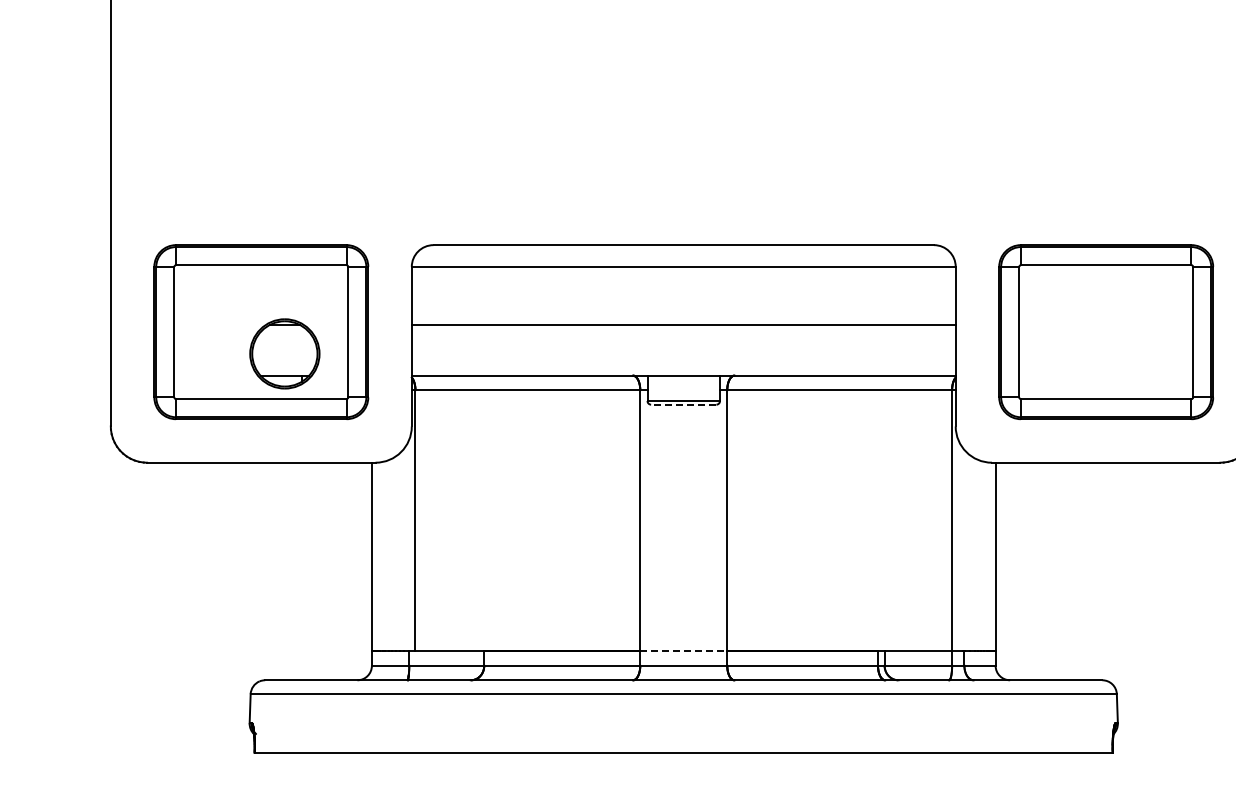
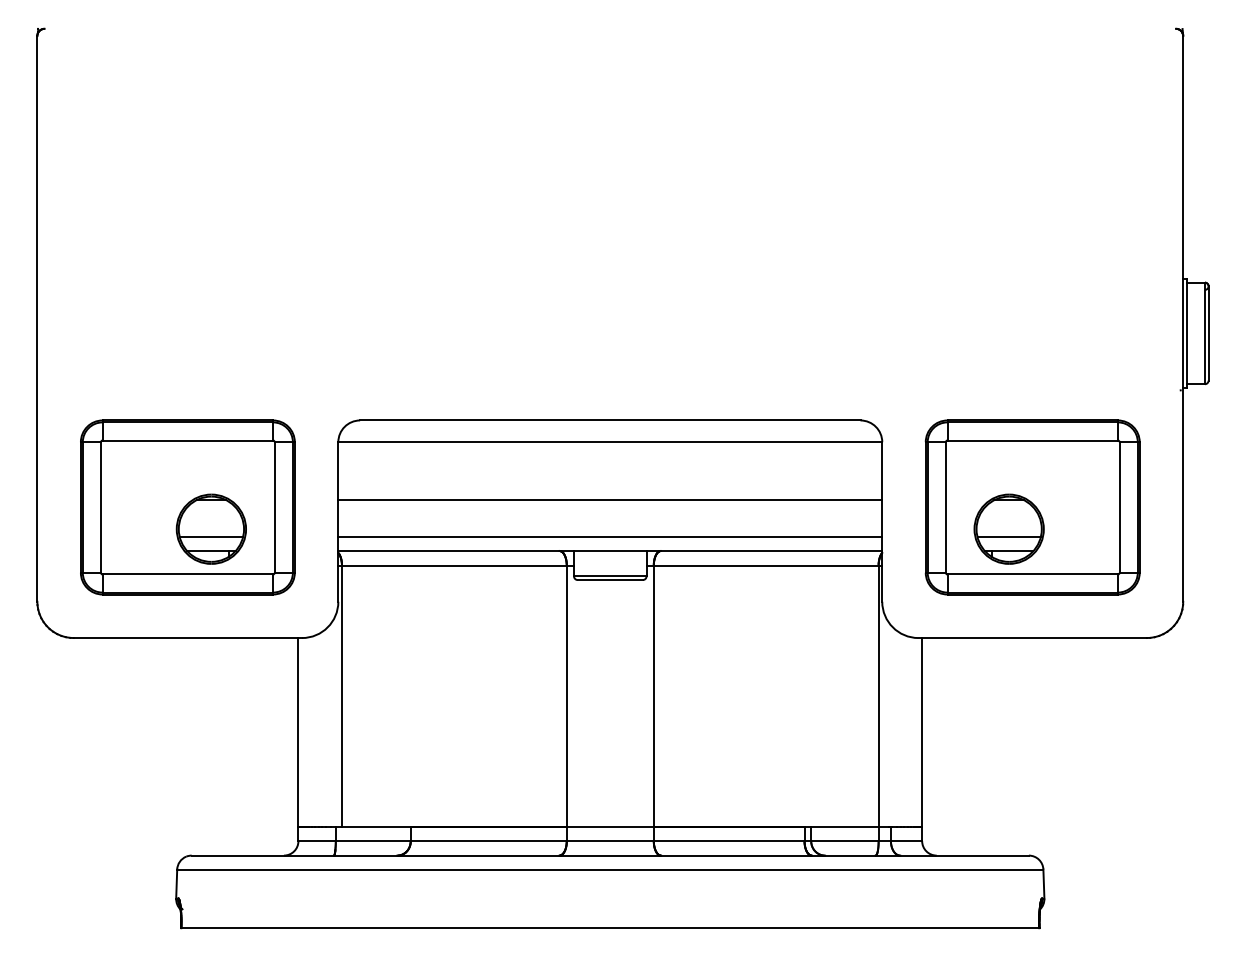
part: (1081, 353) -> (1008, 528), added
line: (284, 362) -> (211, 537), added
line: (683, 362) -> (610, 537), added
line: (683, 405) -> (610, 580), dashed -> solid
line: (683, 651) -> (610, 826), dashed -> solid

